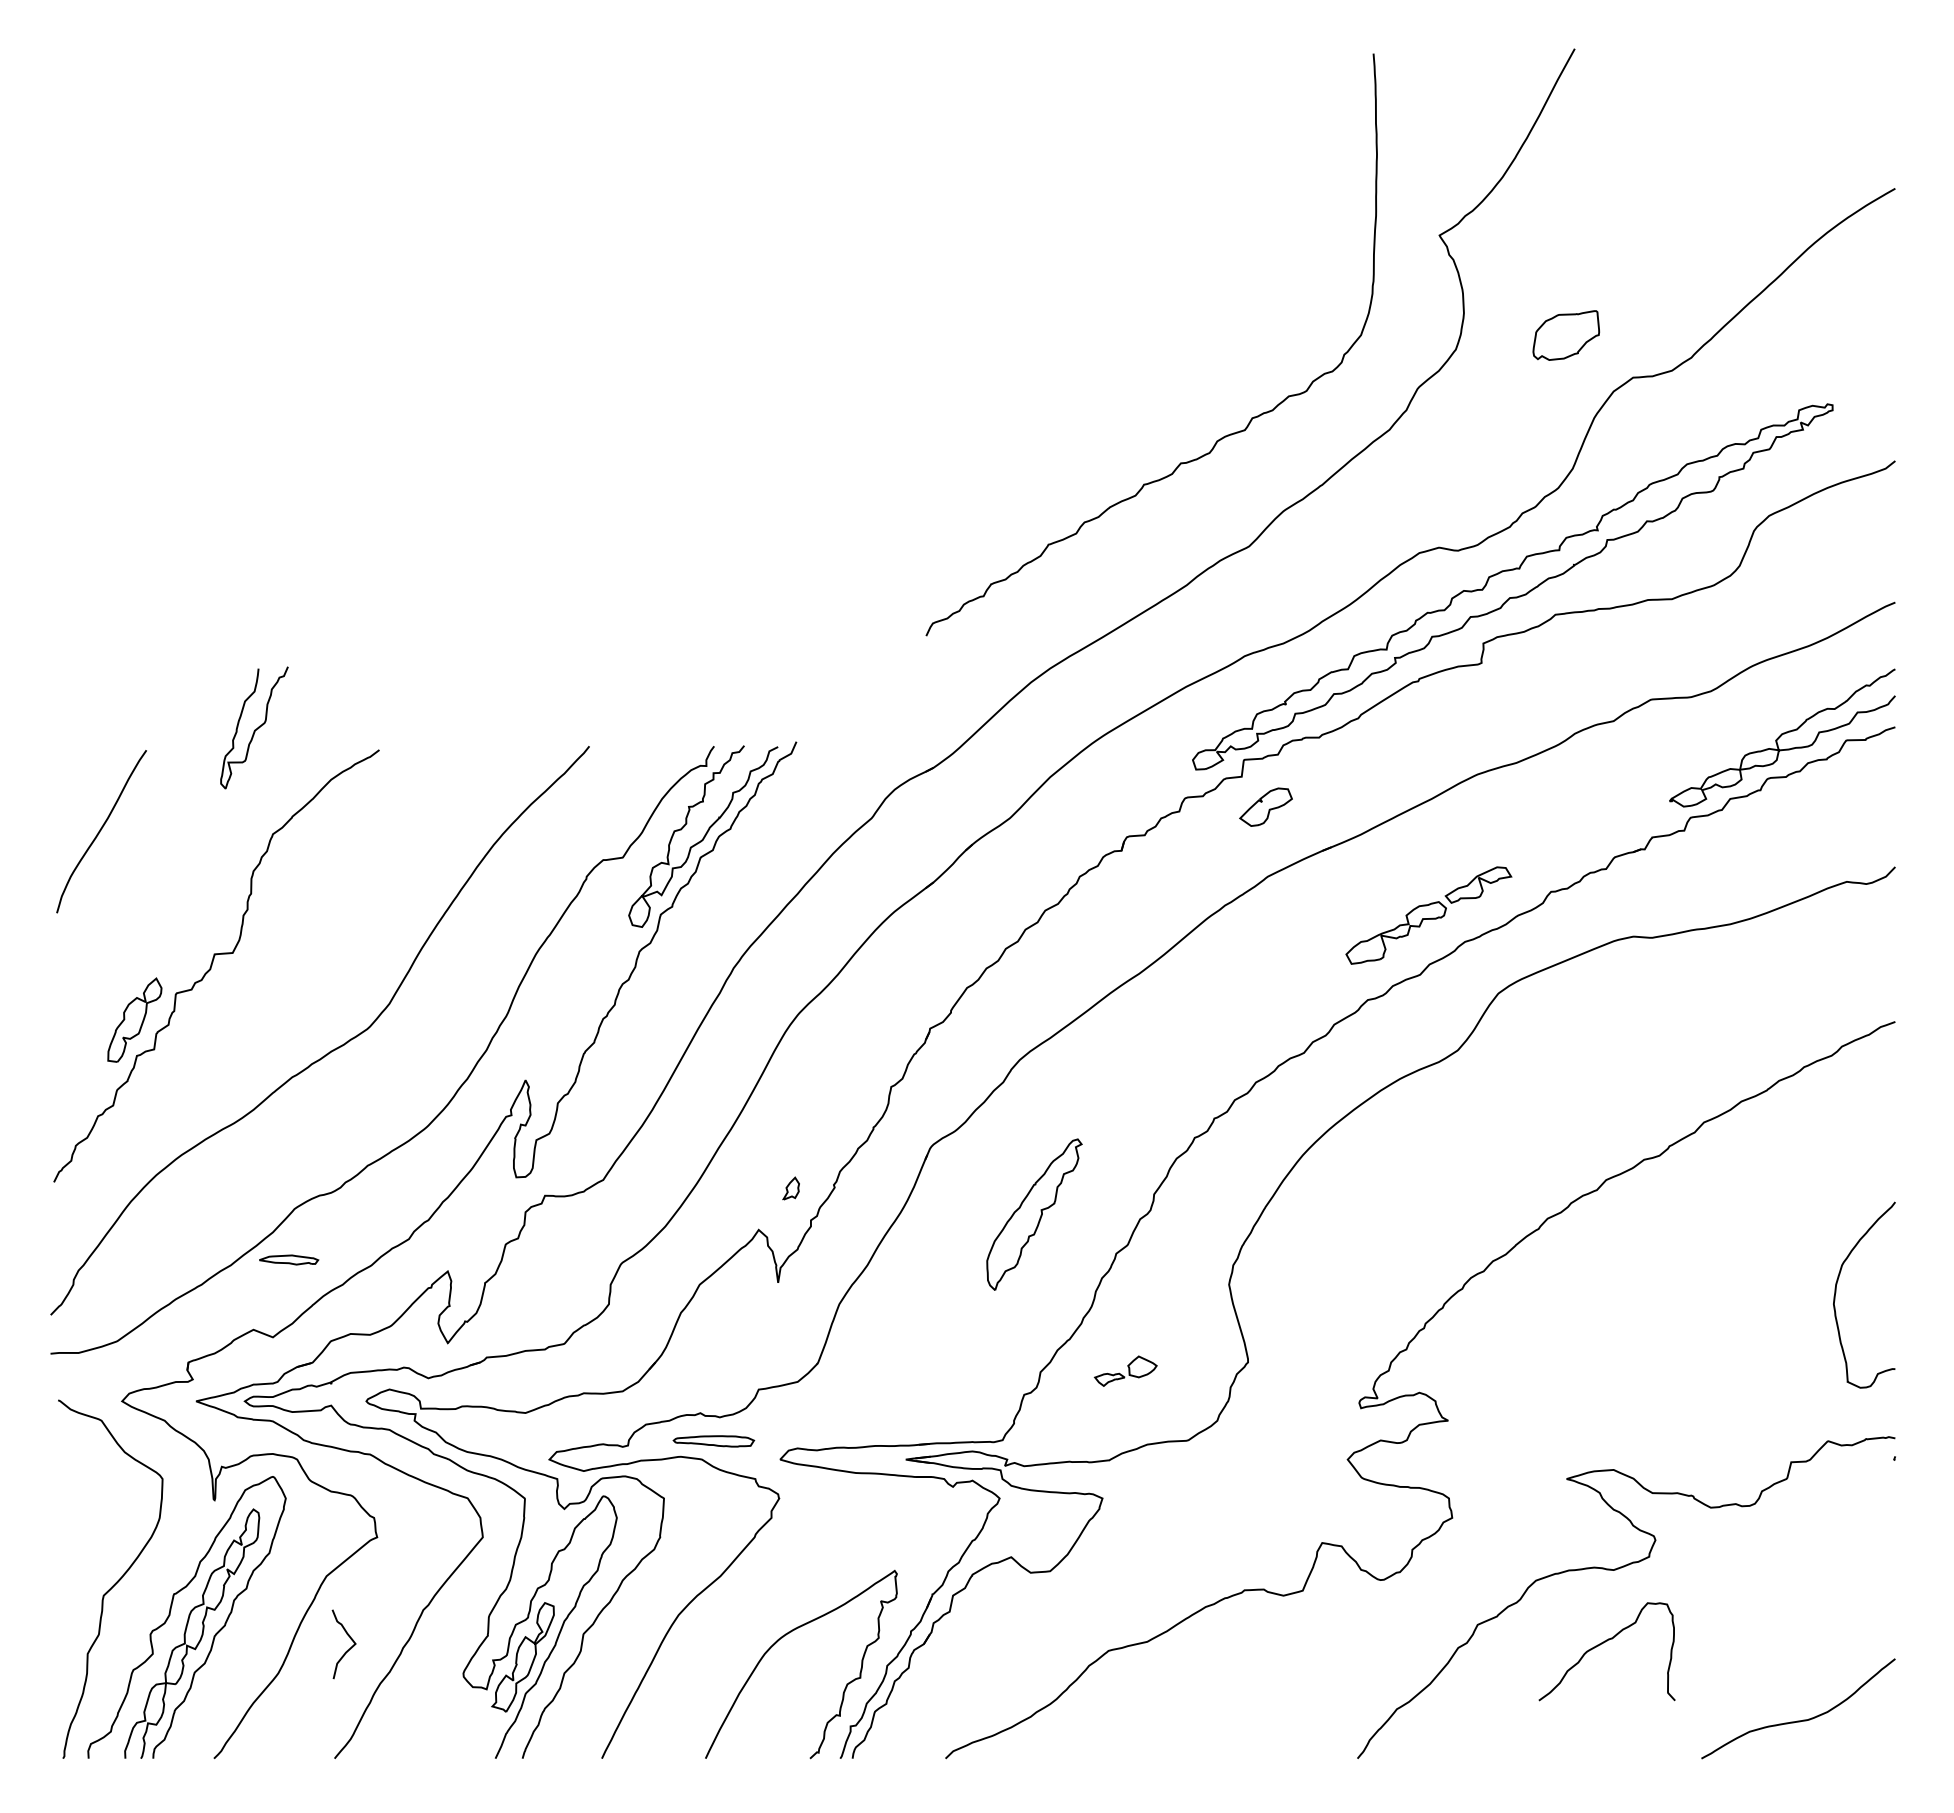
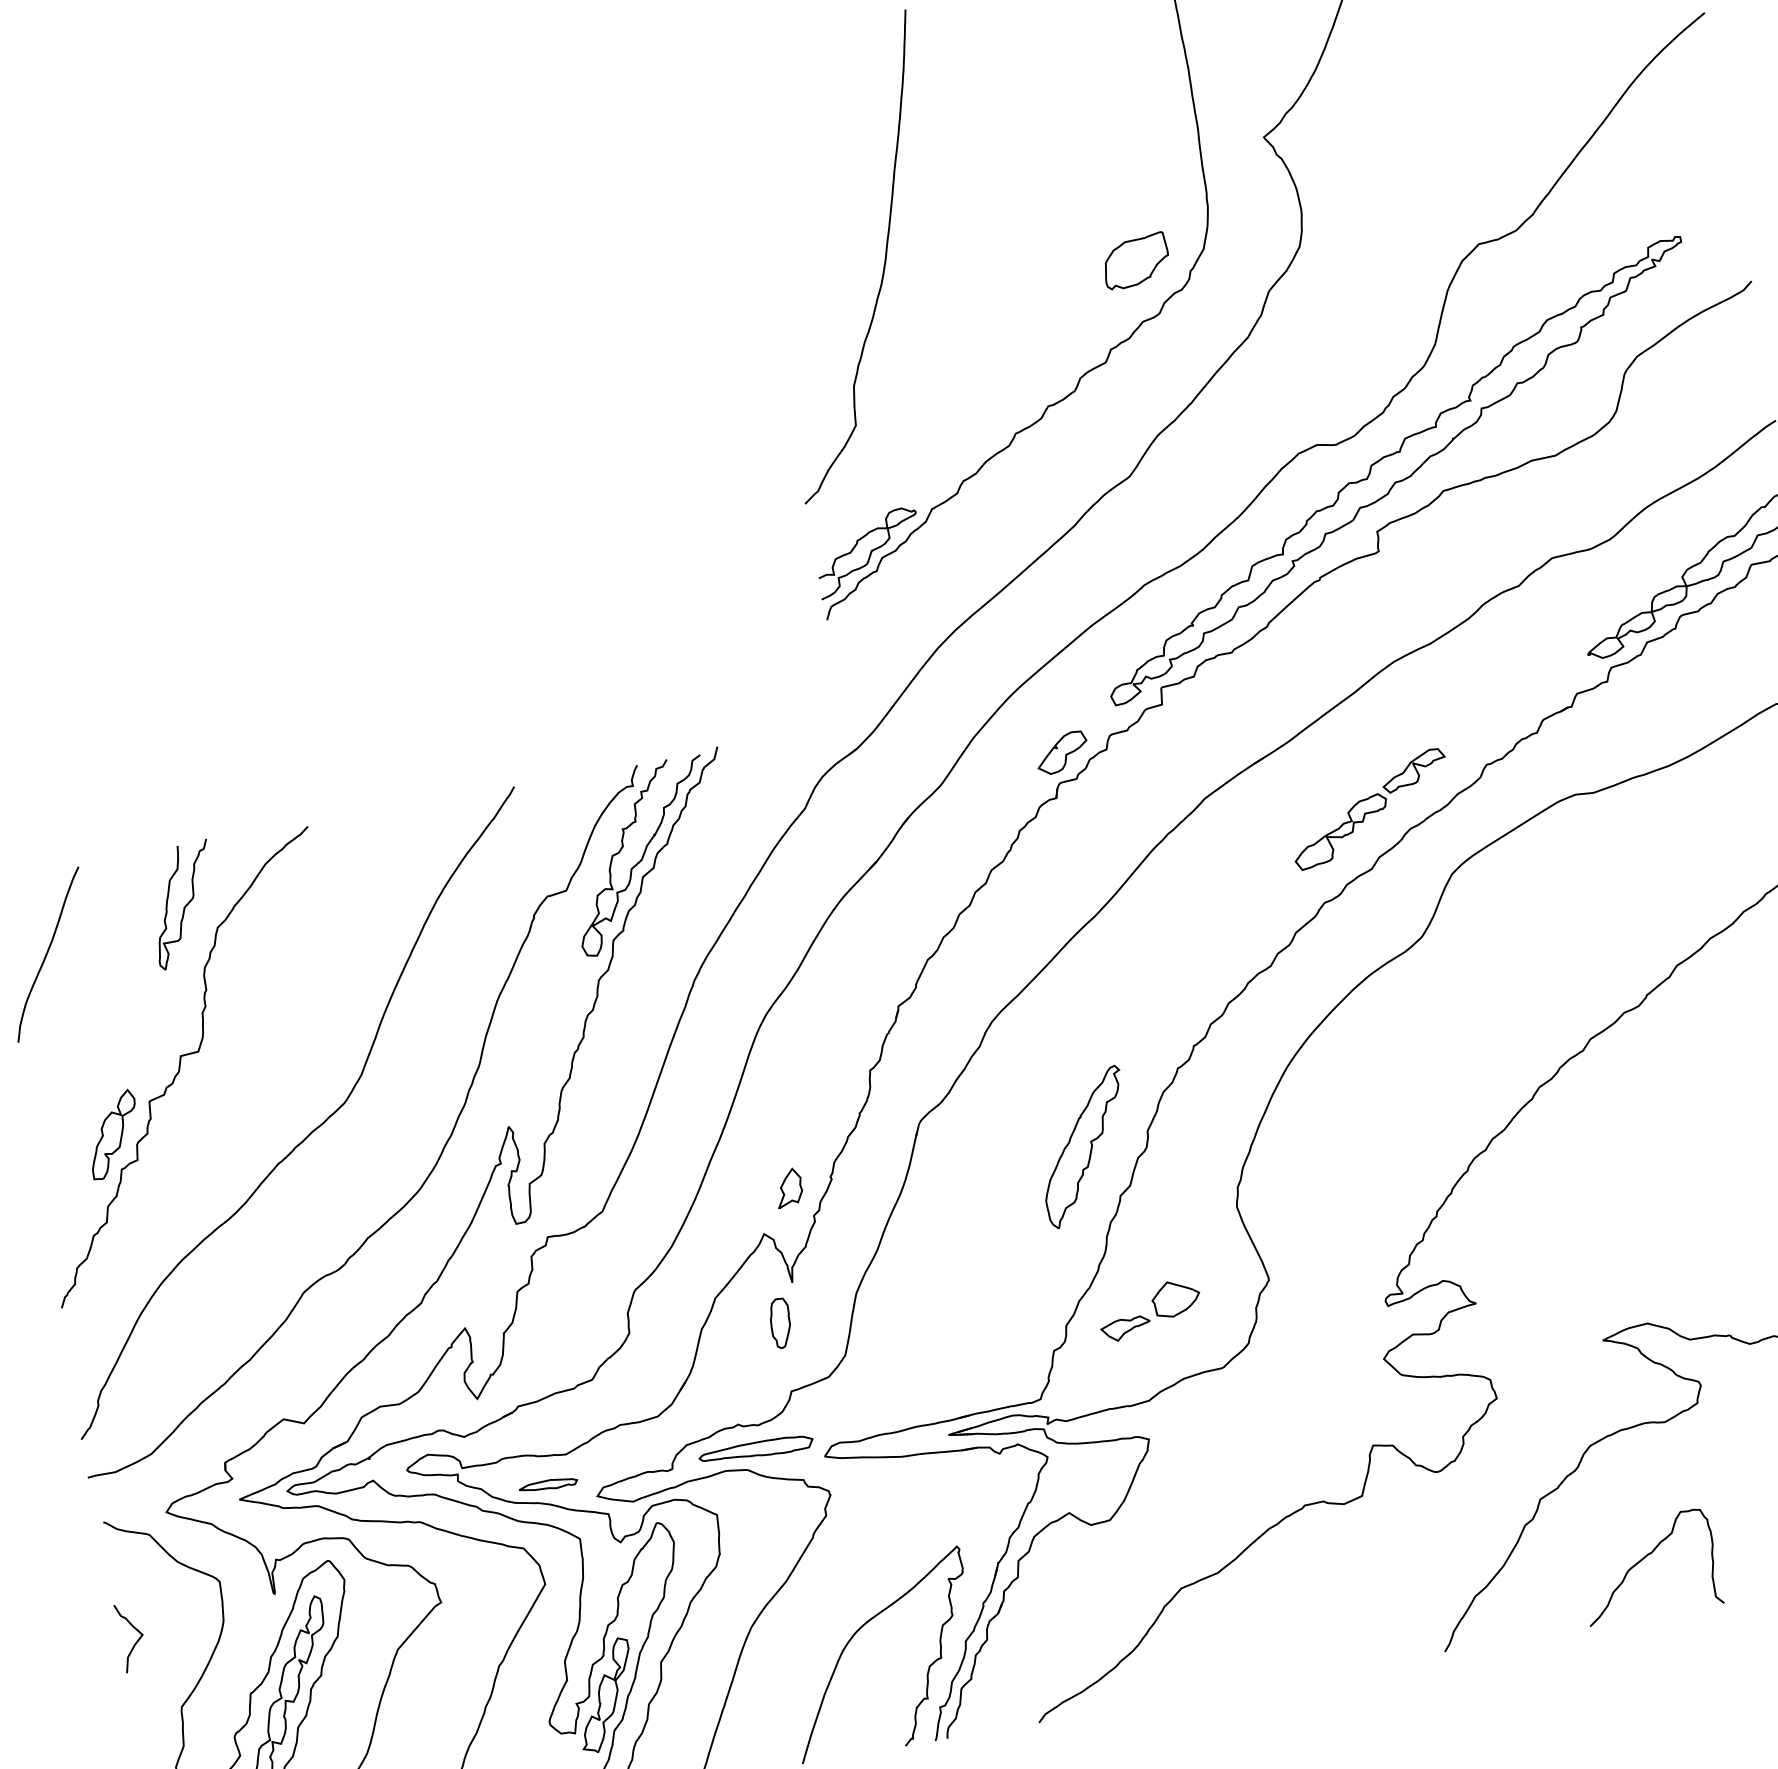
curve: (1044, 291) -> (884, 260), added
part: (1566, 335) -> (1136, 261), moved
curve: (980, 576) -> (870, 552), added
curve: (254, 729) -> (183, 906), moved
part: (1265, 806) -> (1061, 752), moved
part: (791, 1188) -> (789, 1187), size x1.67
part: (1034, 1214) -> (1084, 1147), moved
part: (289, 1259) -> (548, 1484), moved
part: (759, 1320) -> (780, 1323), added
part: (1125, 1370) -> (1149, 1309), size x1.67
part: (713, 1441) -> (755, 1450), size x1.43
curve: (1602, 1644) -> (1643, 1560), moved
curve: (347, 1649) -> (135, 1641), moved

